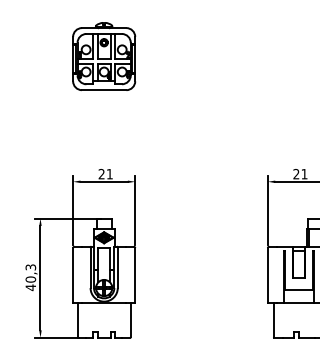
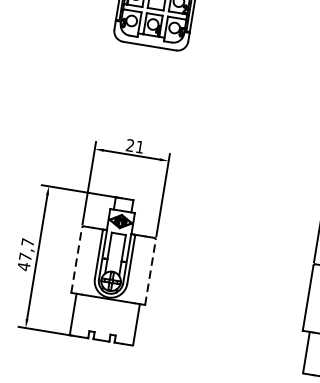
text: (30, 273) -> (26, 249), 40,3 -> 47,7
line: (73, 274) -> (77, 259), solid -> dashed
line: (135, 274) -> (150, 271), solid -> dashed

